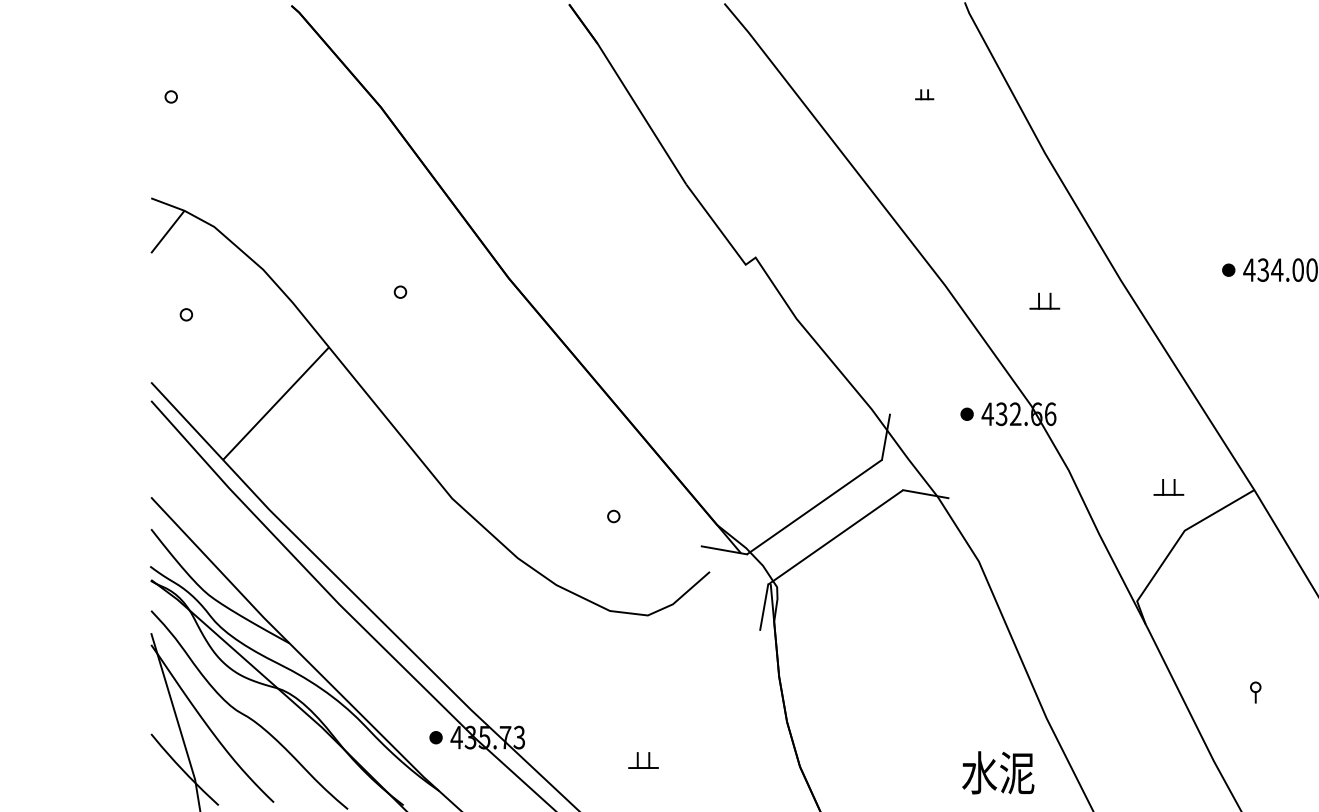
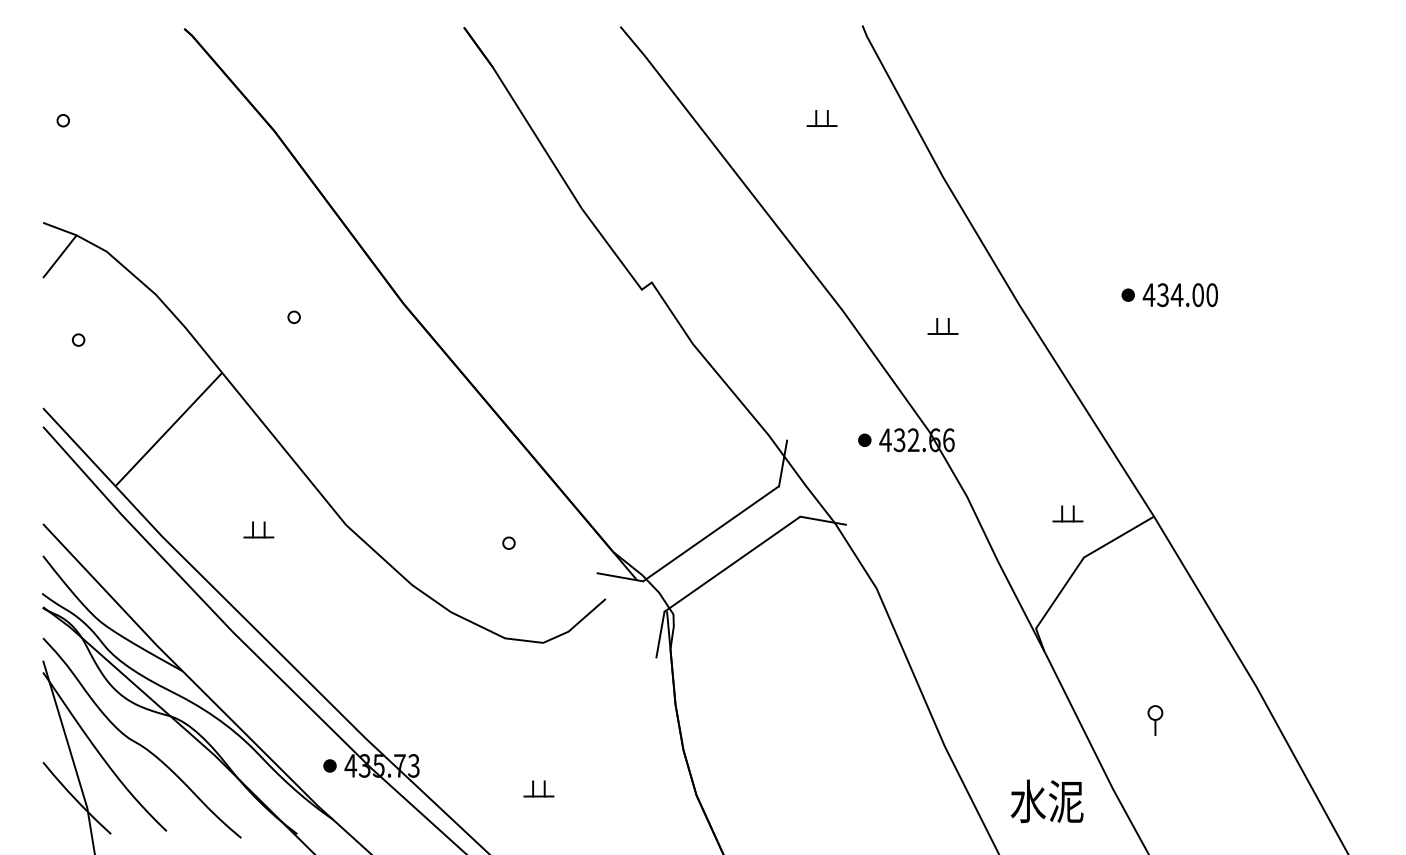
part: (924, 94) -> (821, 118), size x1.67
part: (365, 502) -> (258, 529), added
part: (1255, 692) -> (1155, 720), size x1.43
text: (997, 772) -> (1046, 801), moved

